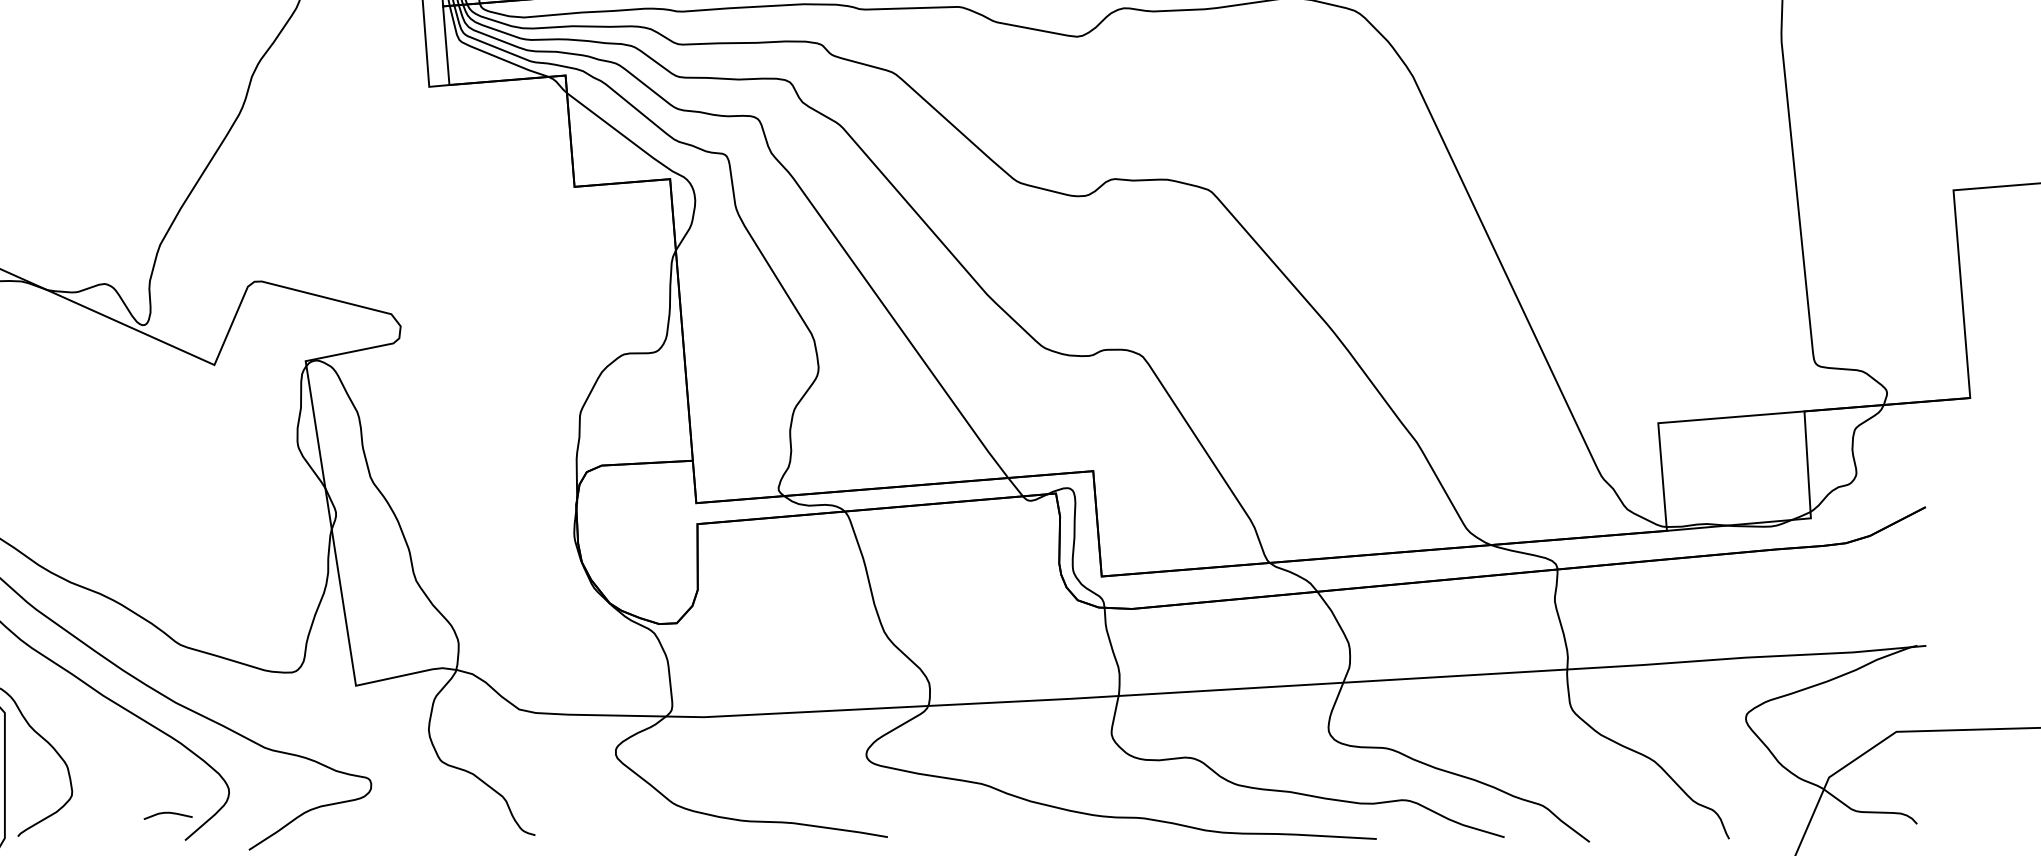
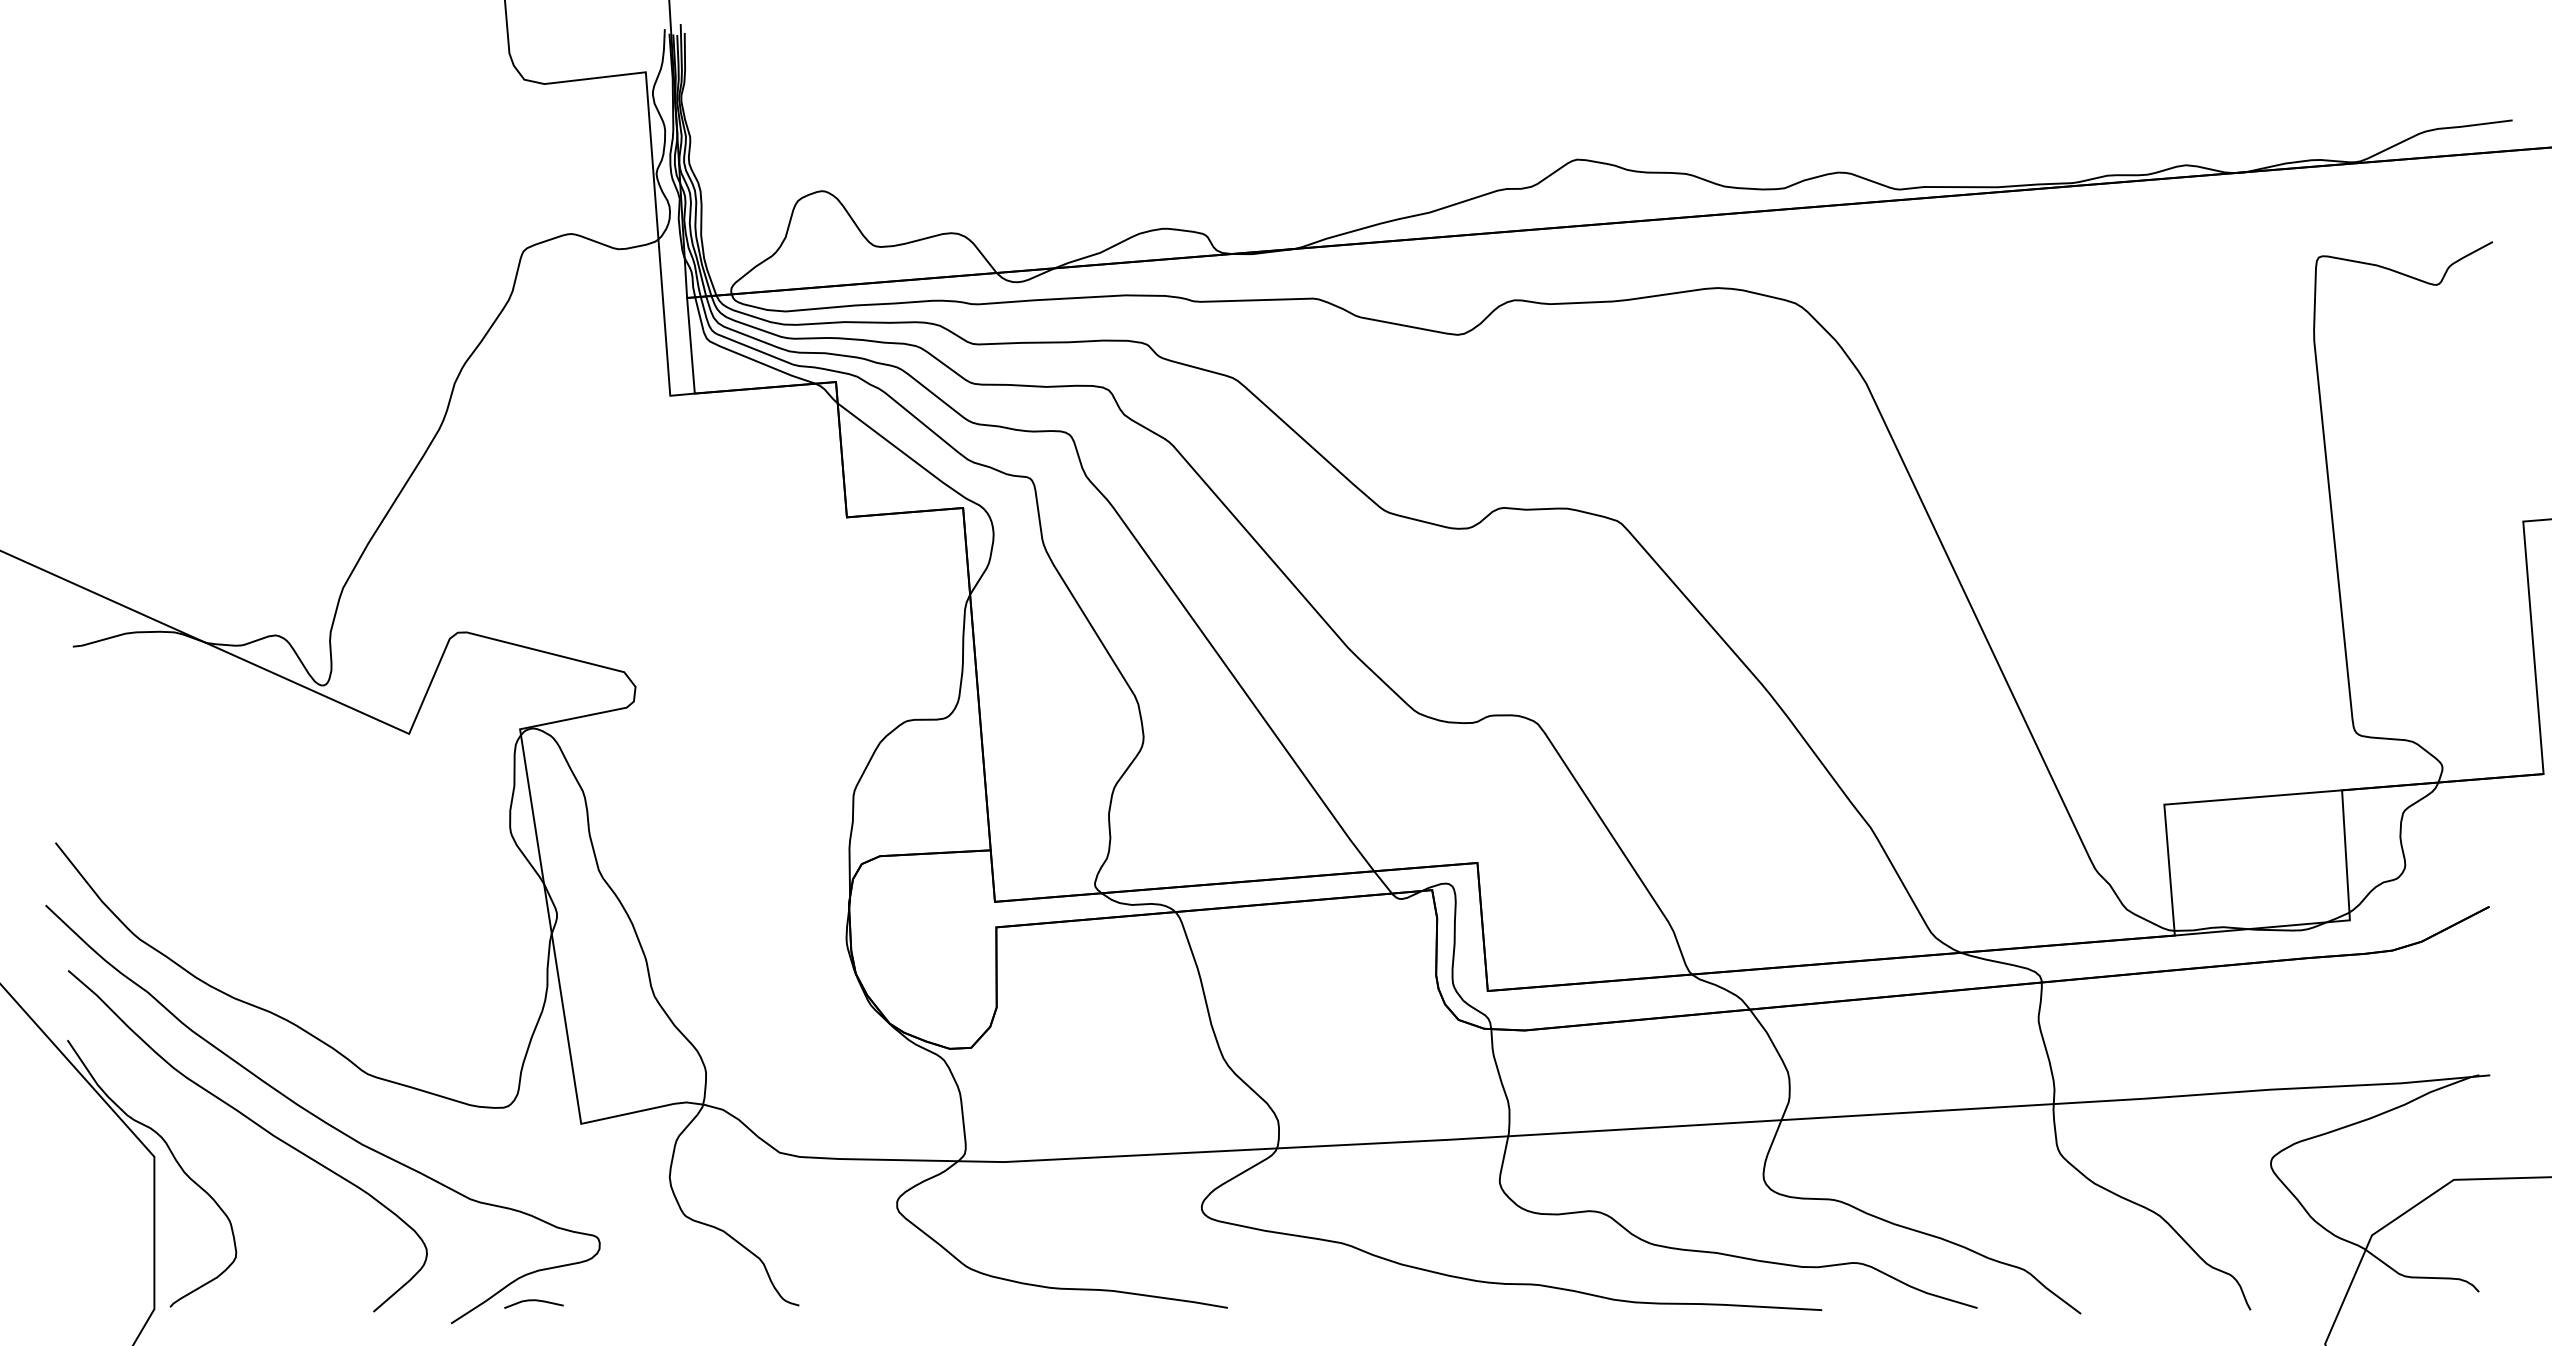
curve: (167, 813) -> (533, 1301), moved

